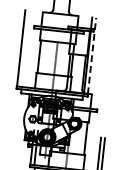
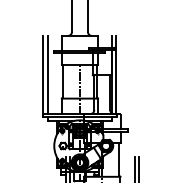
line: (25, 48) -> (47, 74), added
line: (92, 55) -> (116, 74), dashed -> solid

